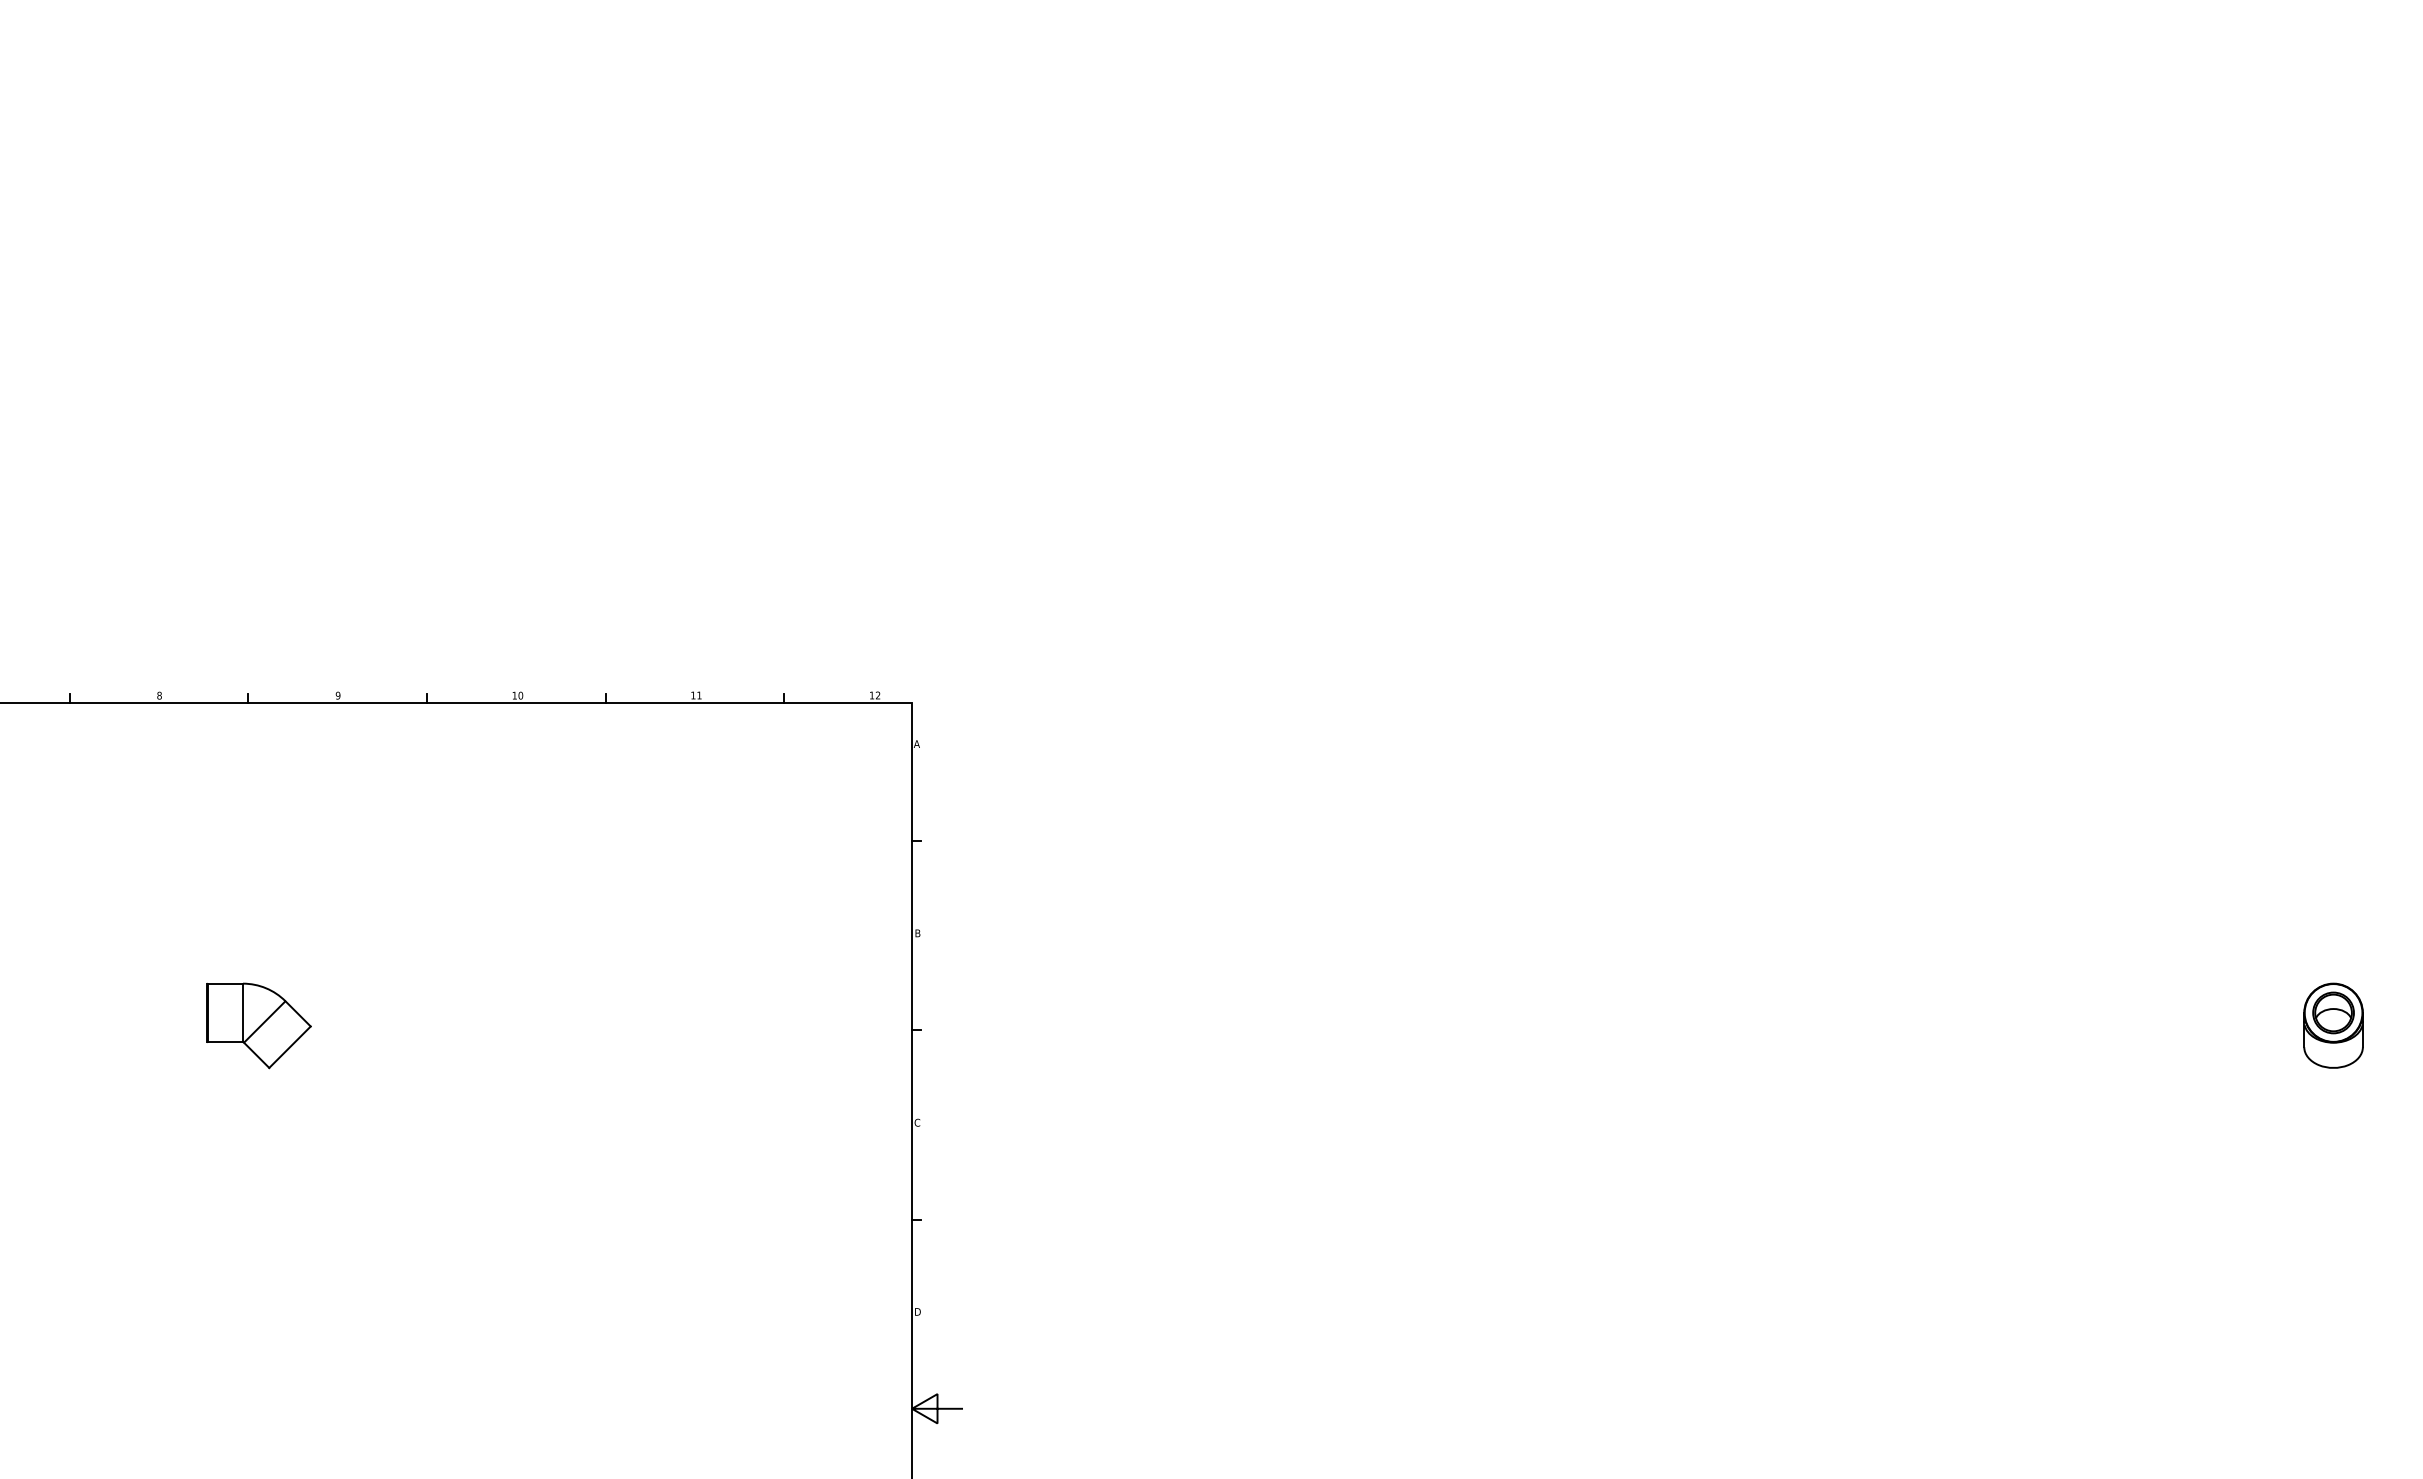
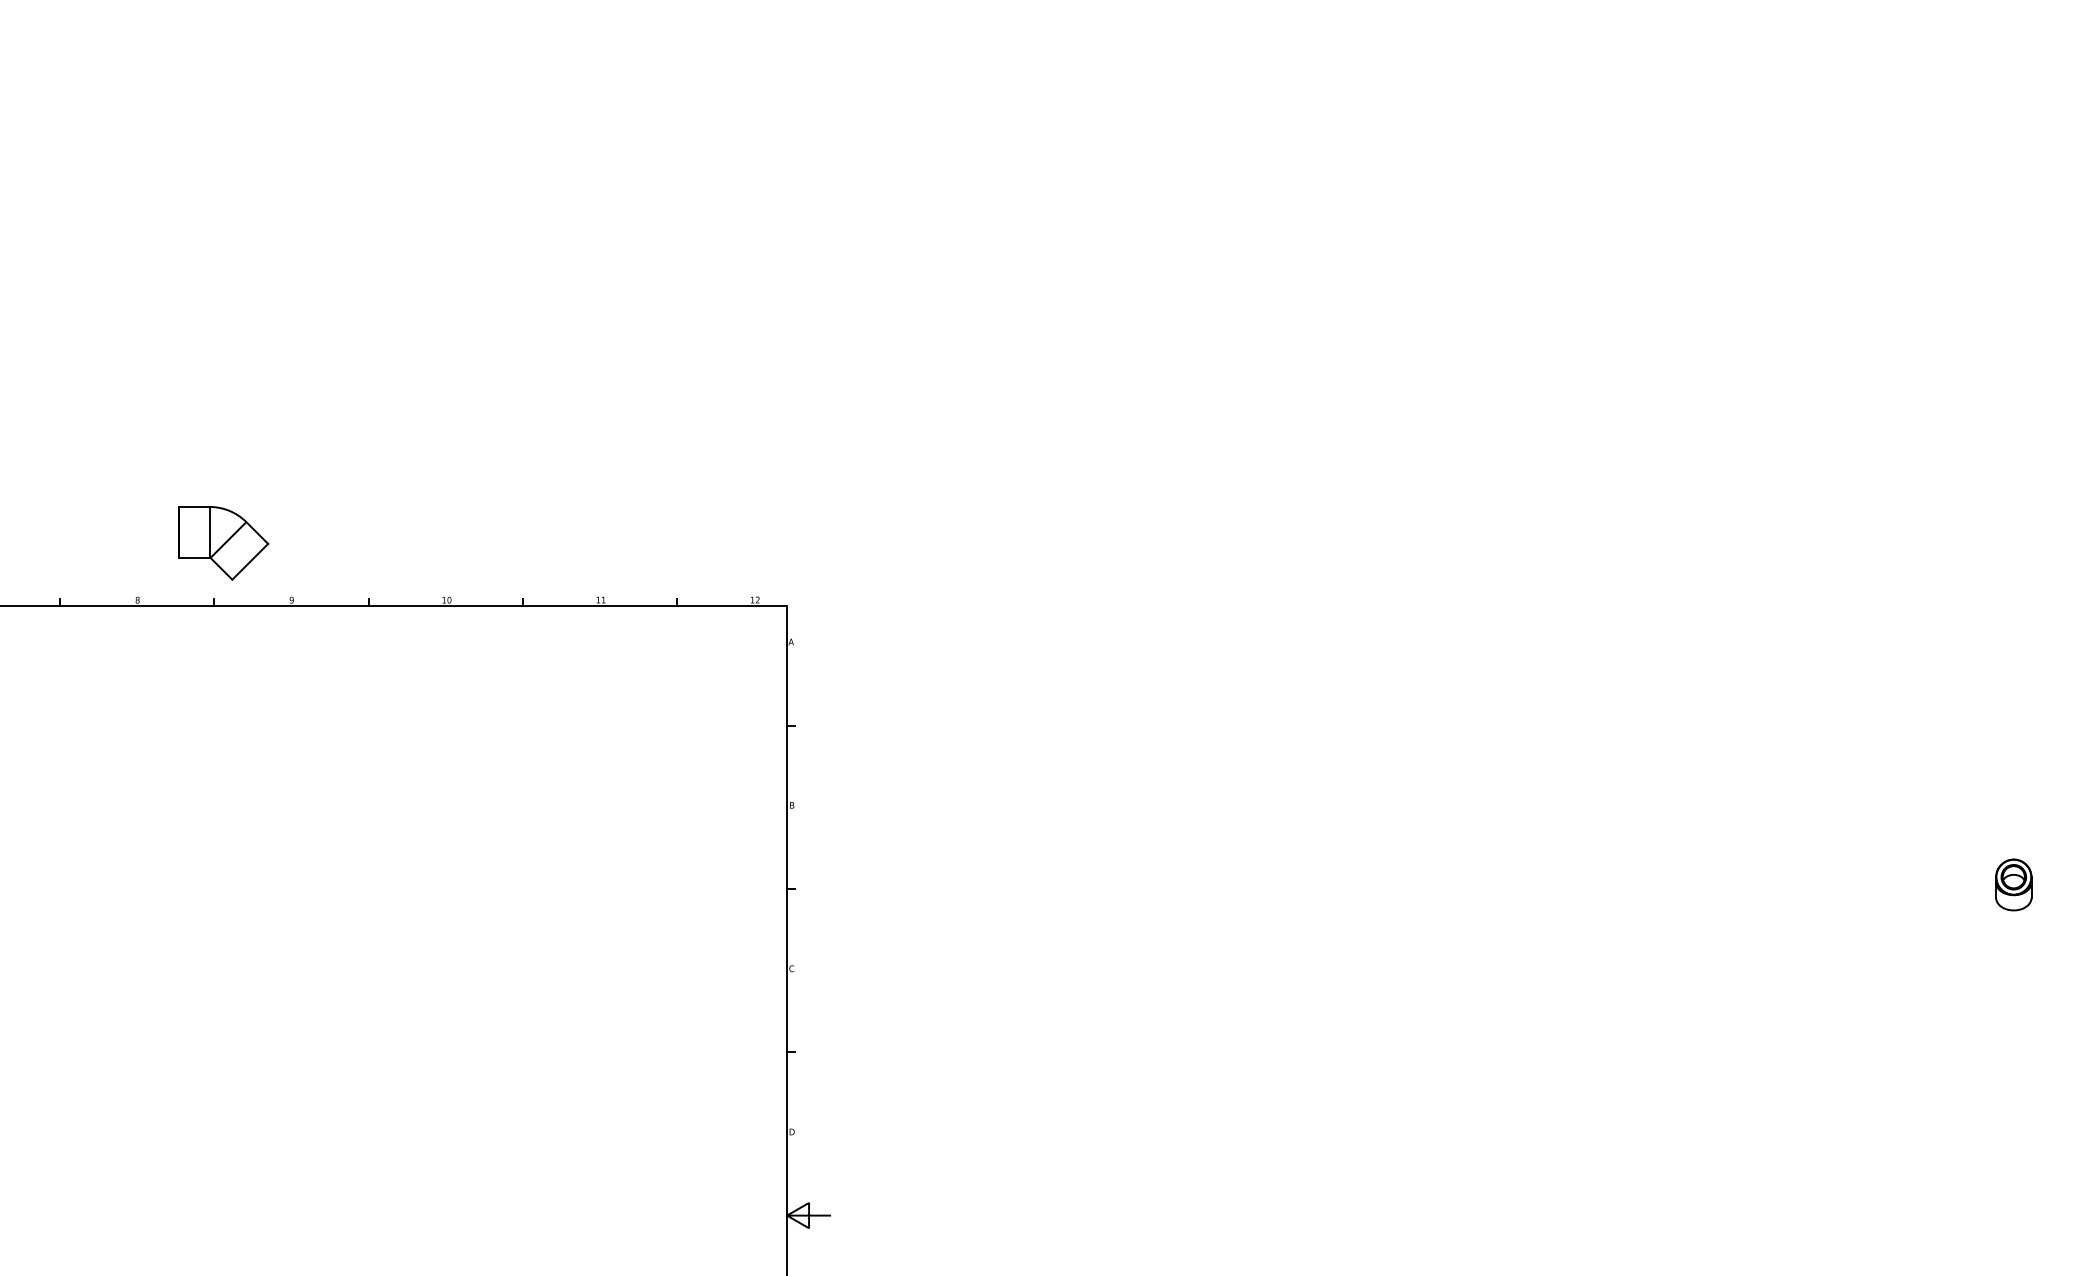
part: (258, 1025) -> (223, 543), moved
part: (2333, 1025) -> (2013, 884), size x0.7

